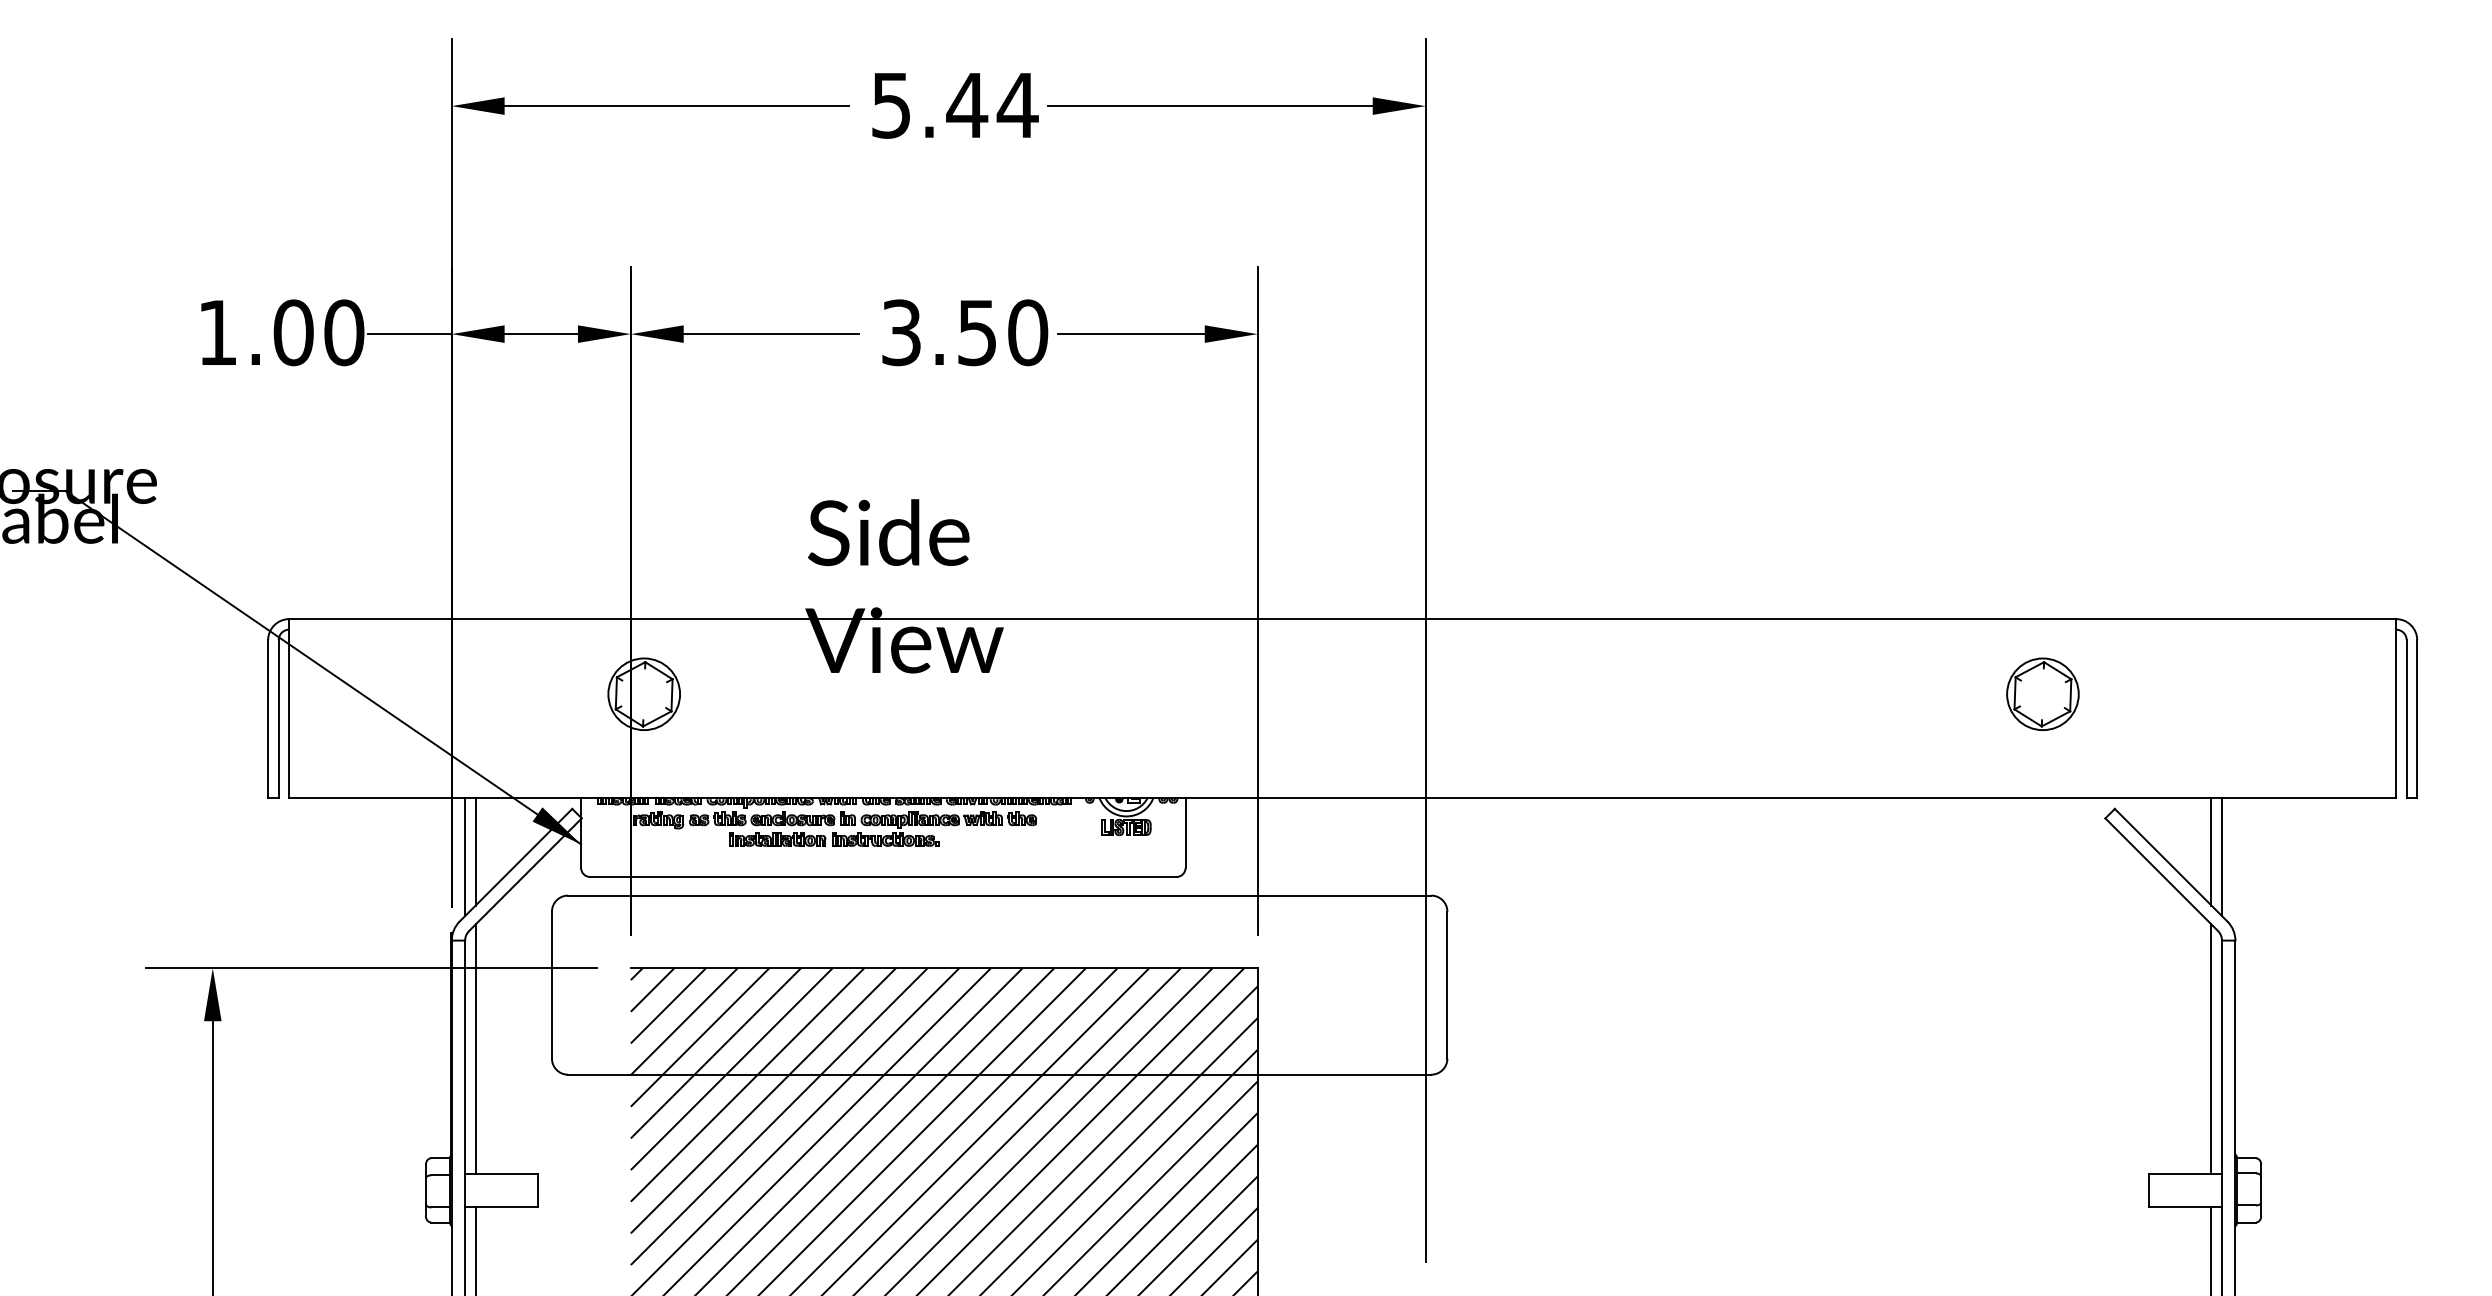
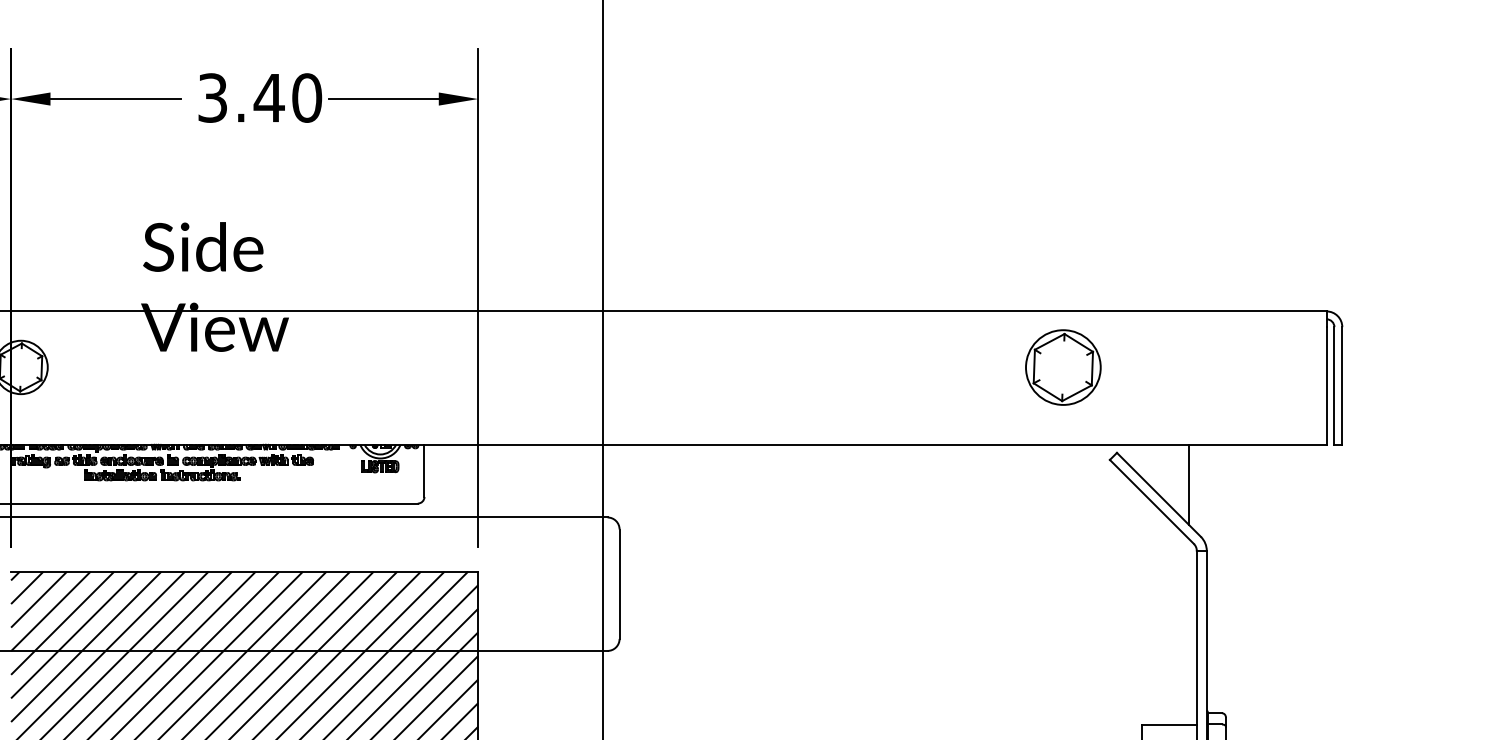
text: (977, 333) -> (269, 98), 3.50 -> 3.40
part: (2042, 693) -> (1063, 366), size x1.4
line: (2222, 857) -> (1197, 489), removed
line: (2211, 1049) -> (1189, 632), removed

